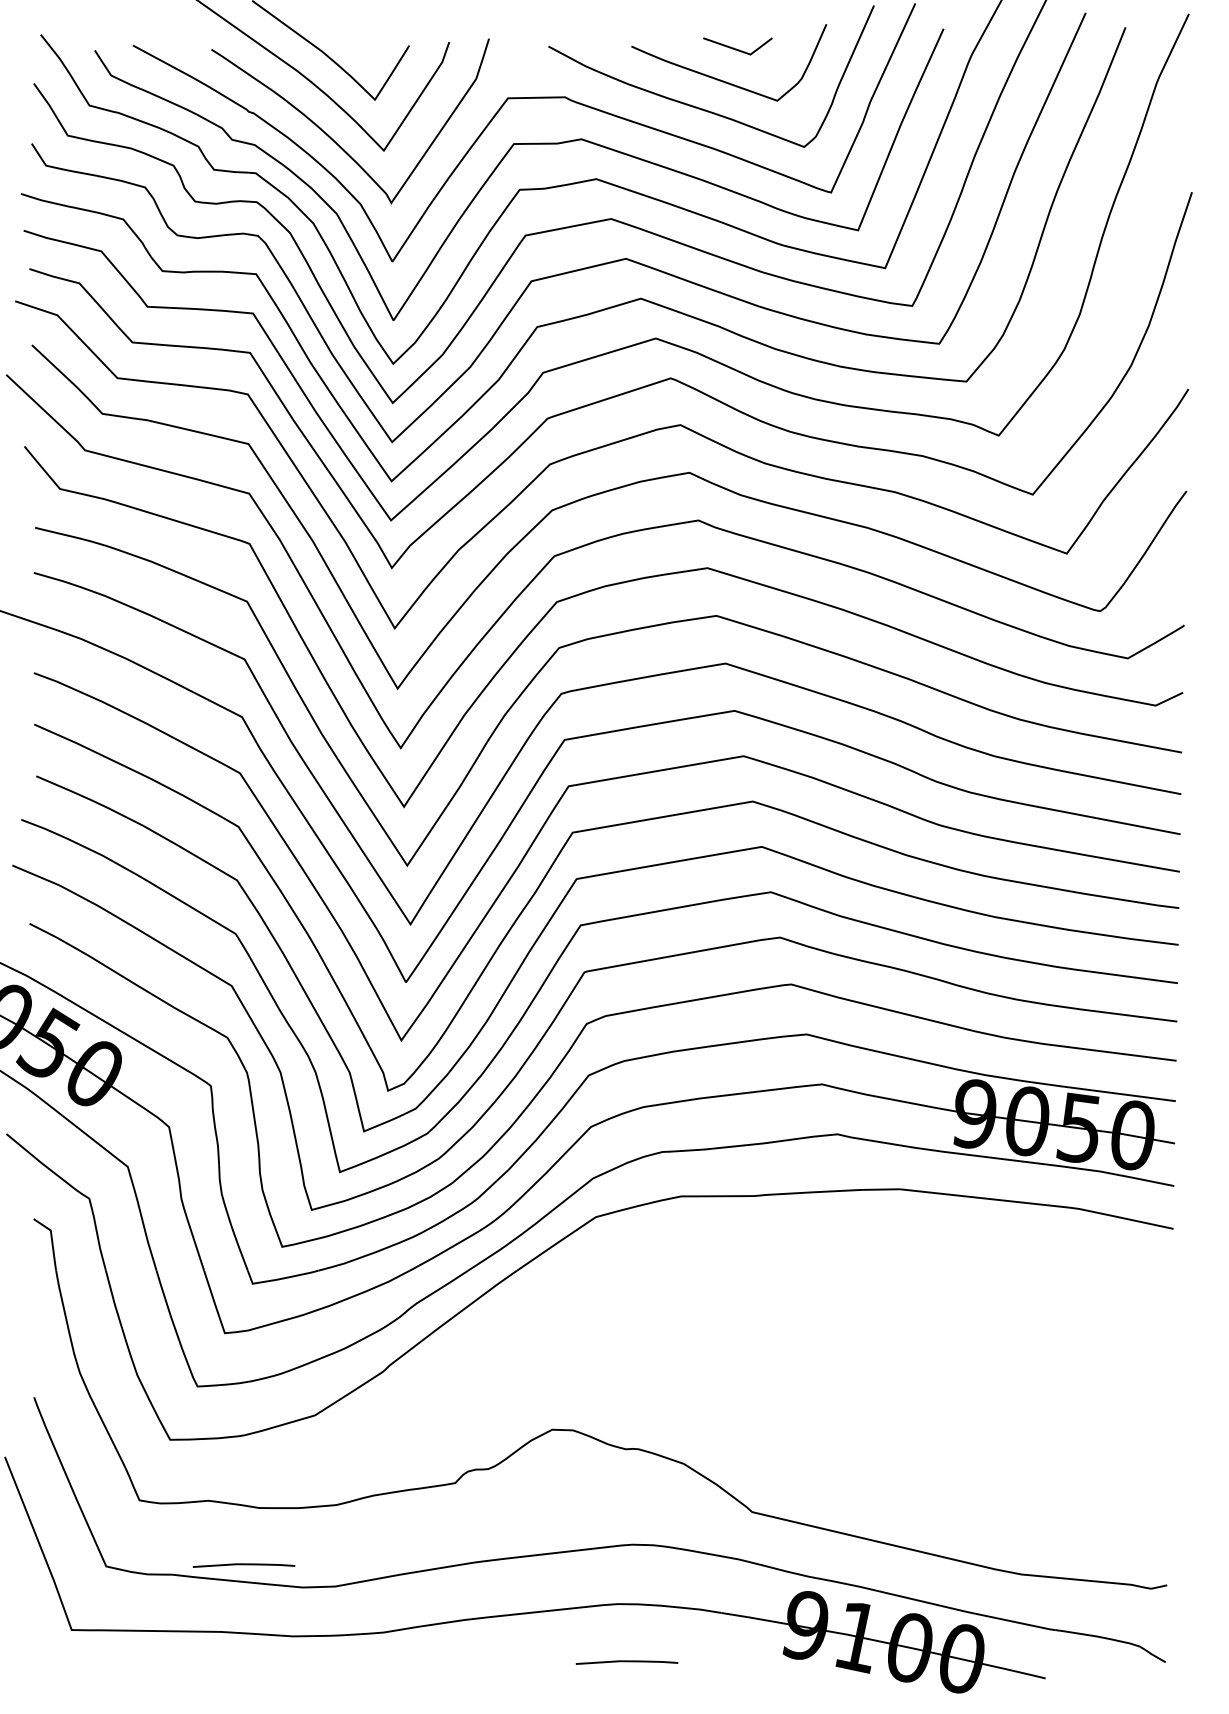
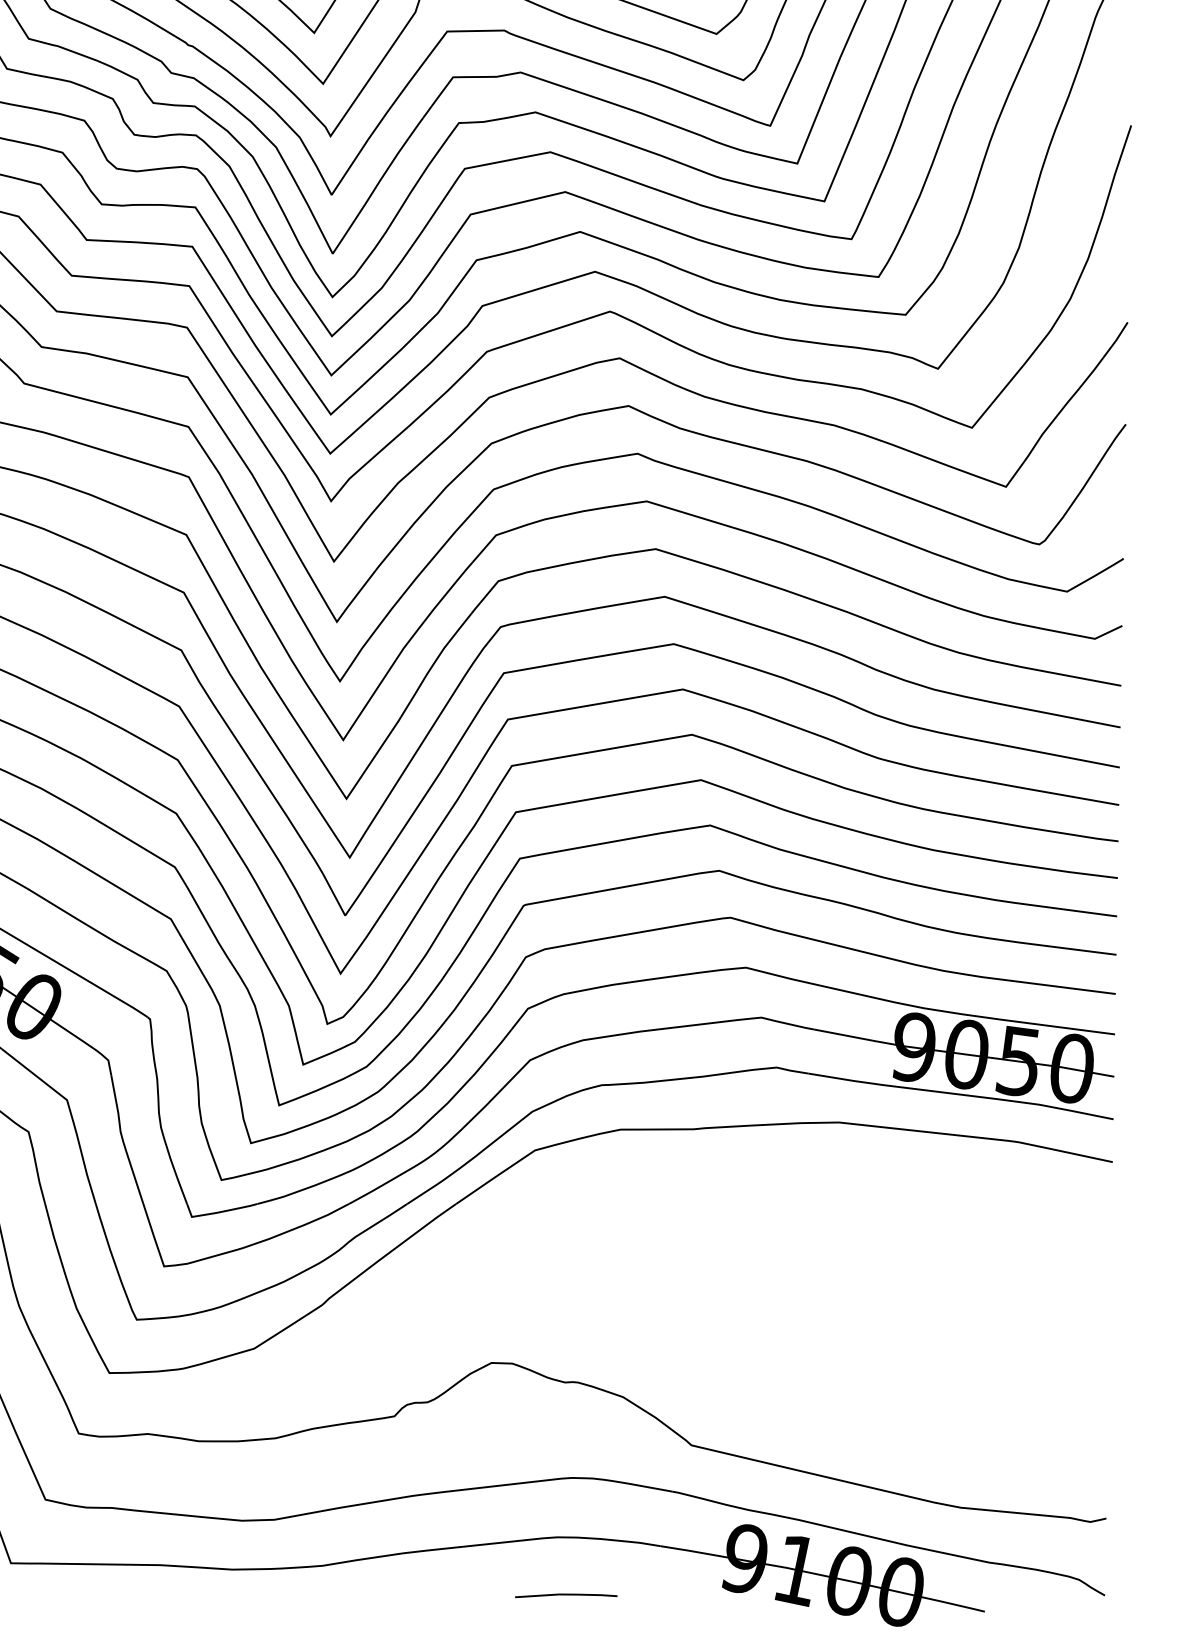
line: (243, 1565) -> (182, 1498), removed

